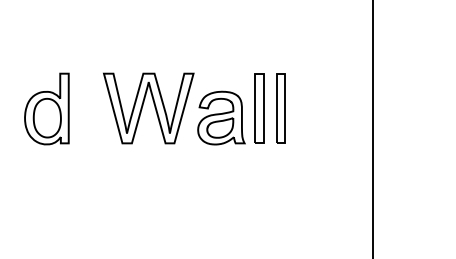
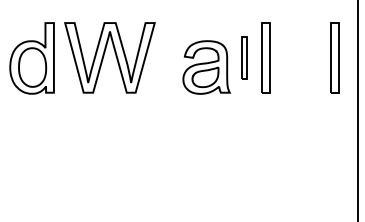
part: (148, 108) -> (109, 57), moved
part: (259, 108) -> (244, 57), size x0.6
part: (349, 108) -> (334, 57), added

